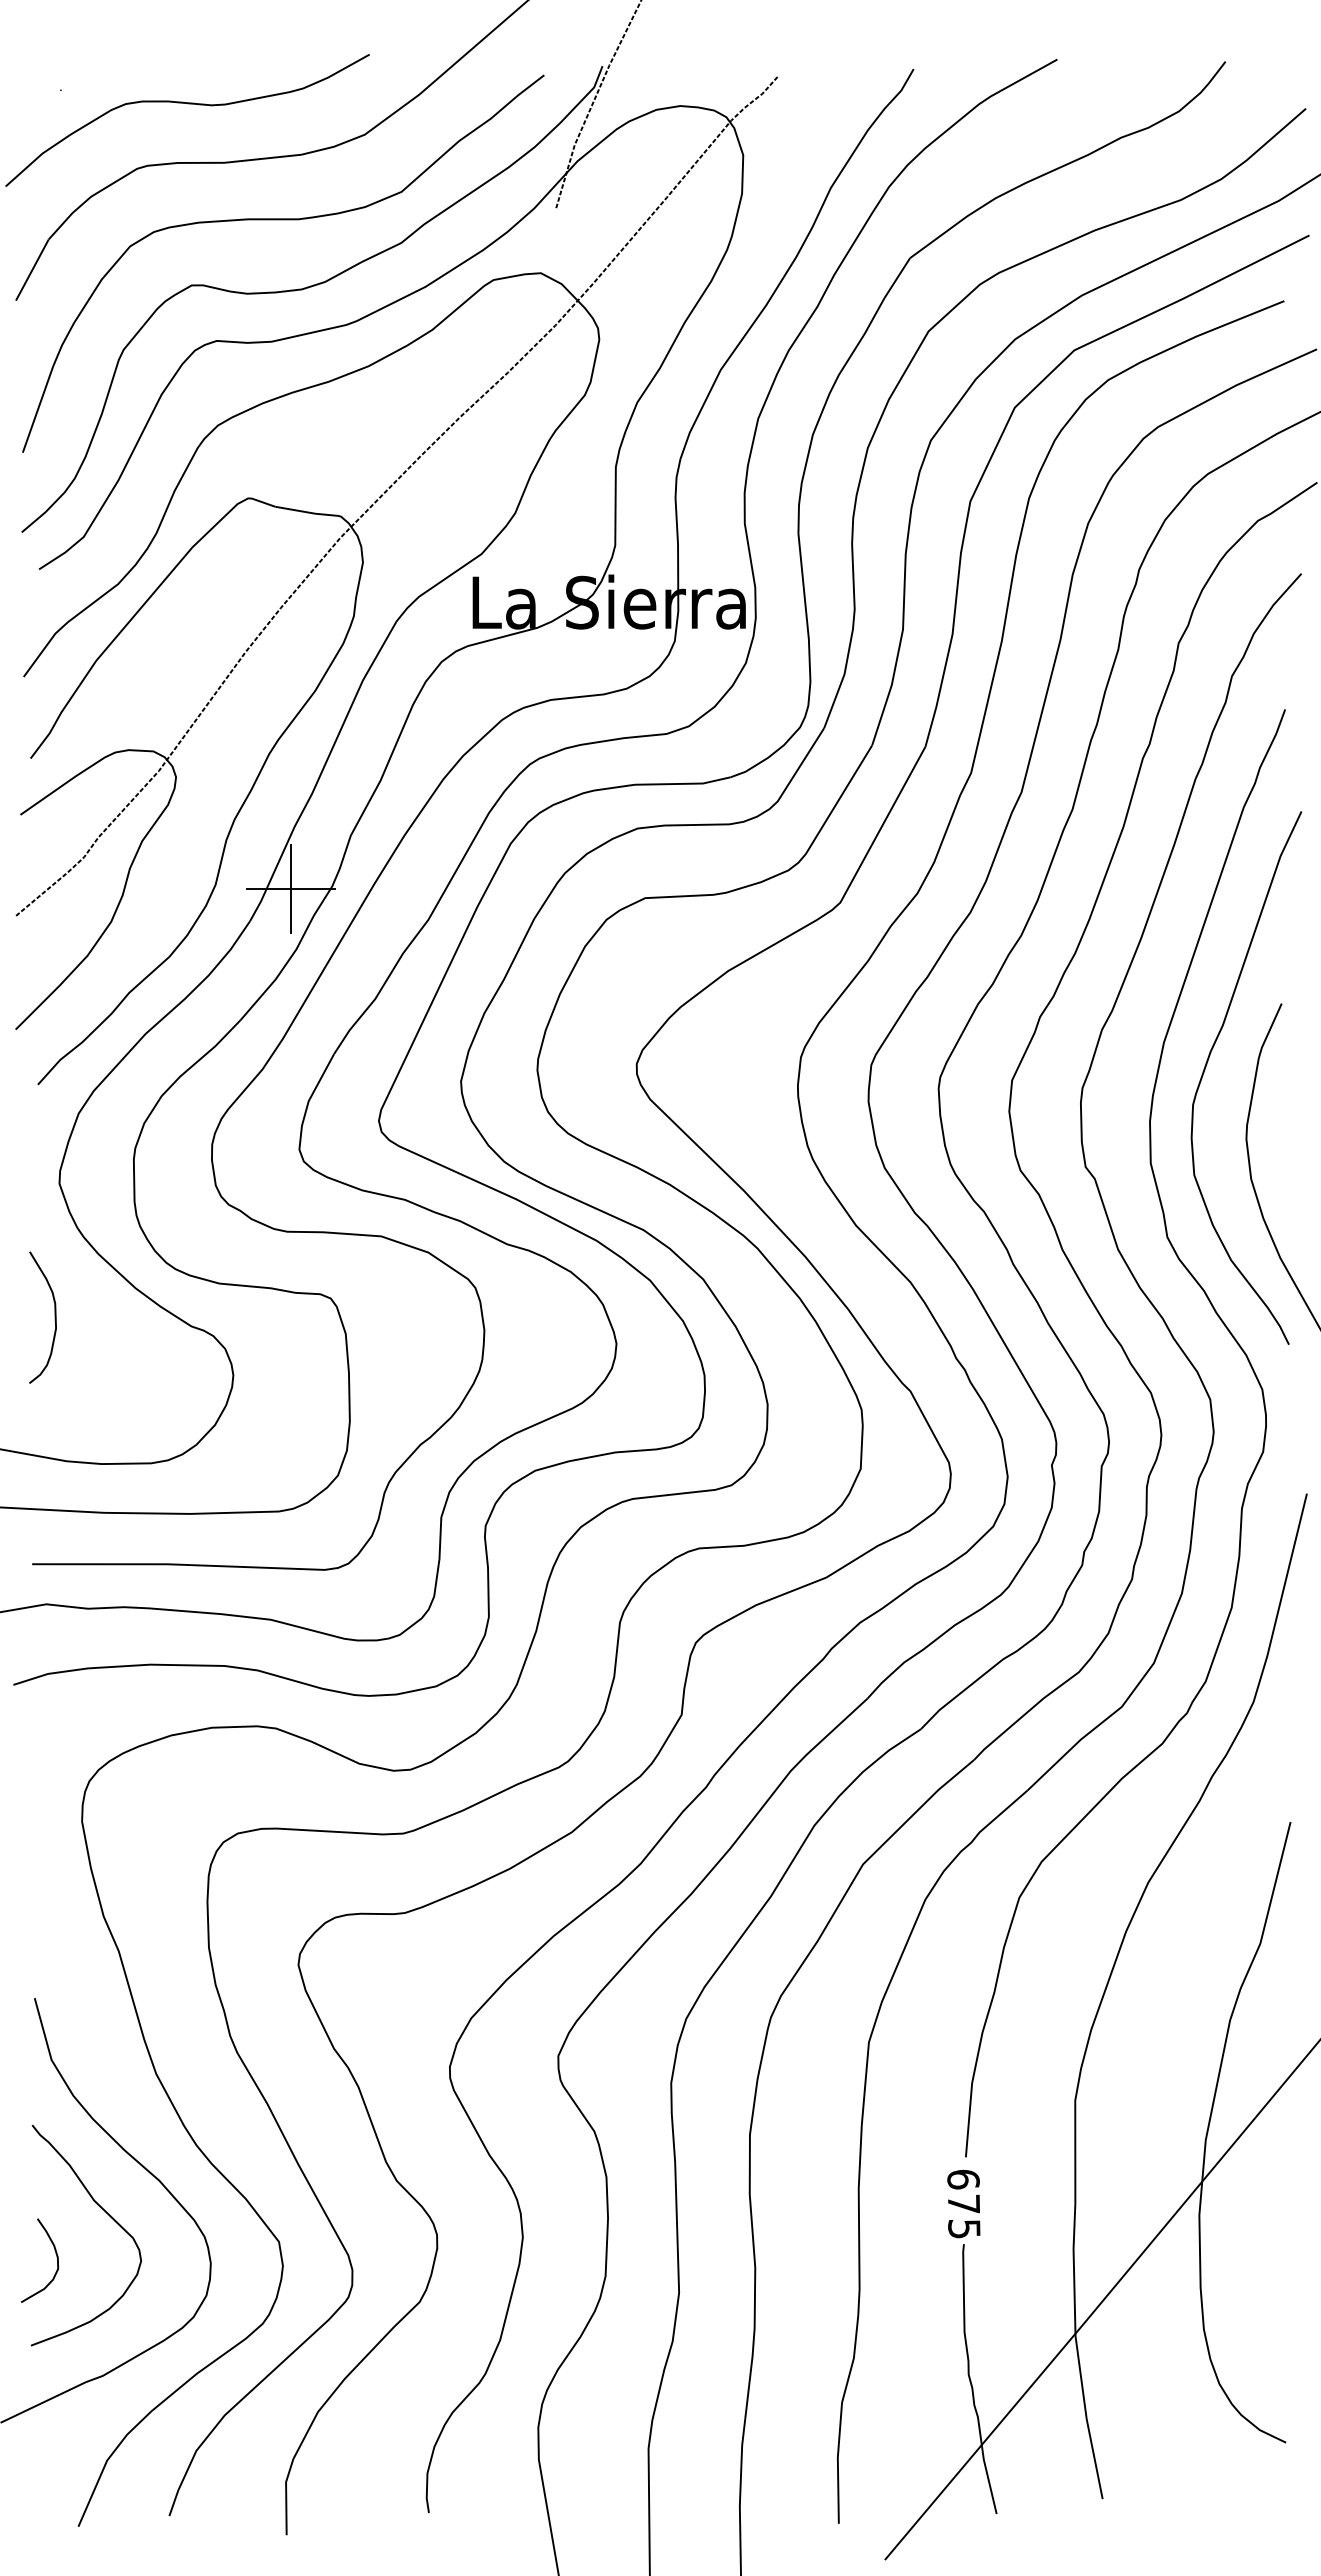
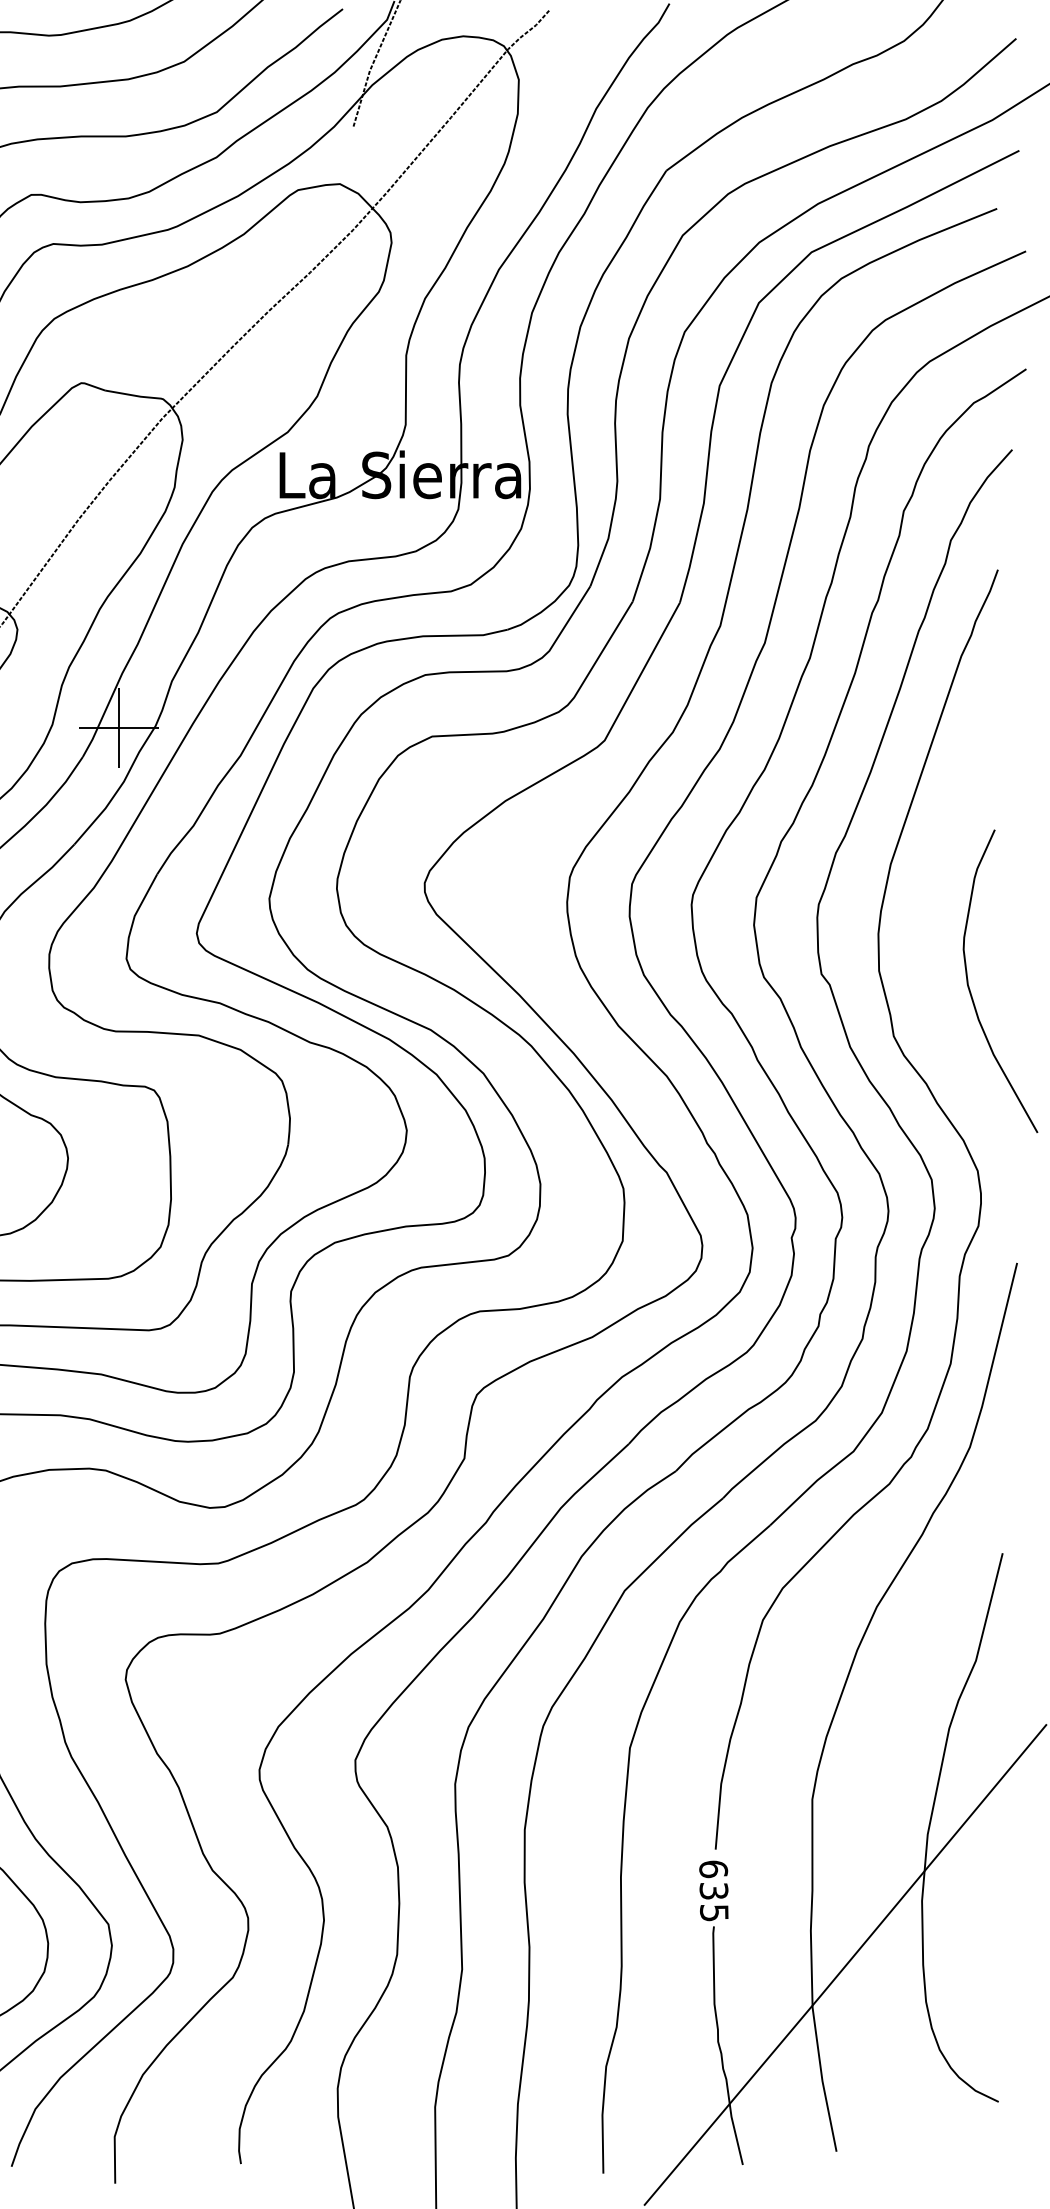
curve: (1207, 1064) -> (929, 883), removed
text: (963, 2203) -> (713, 1890), 675 -> 635

